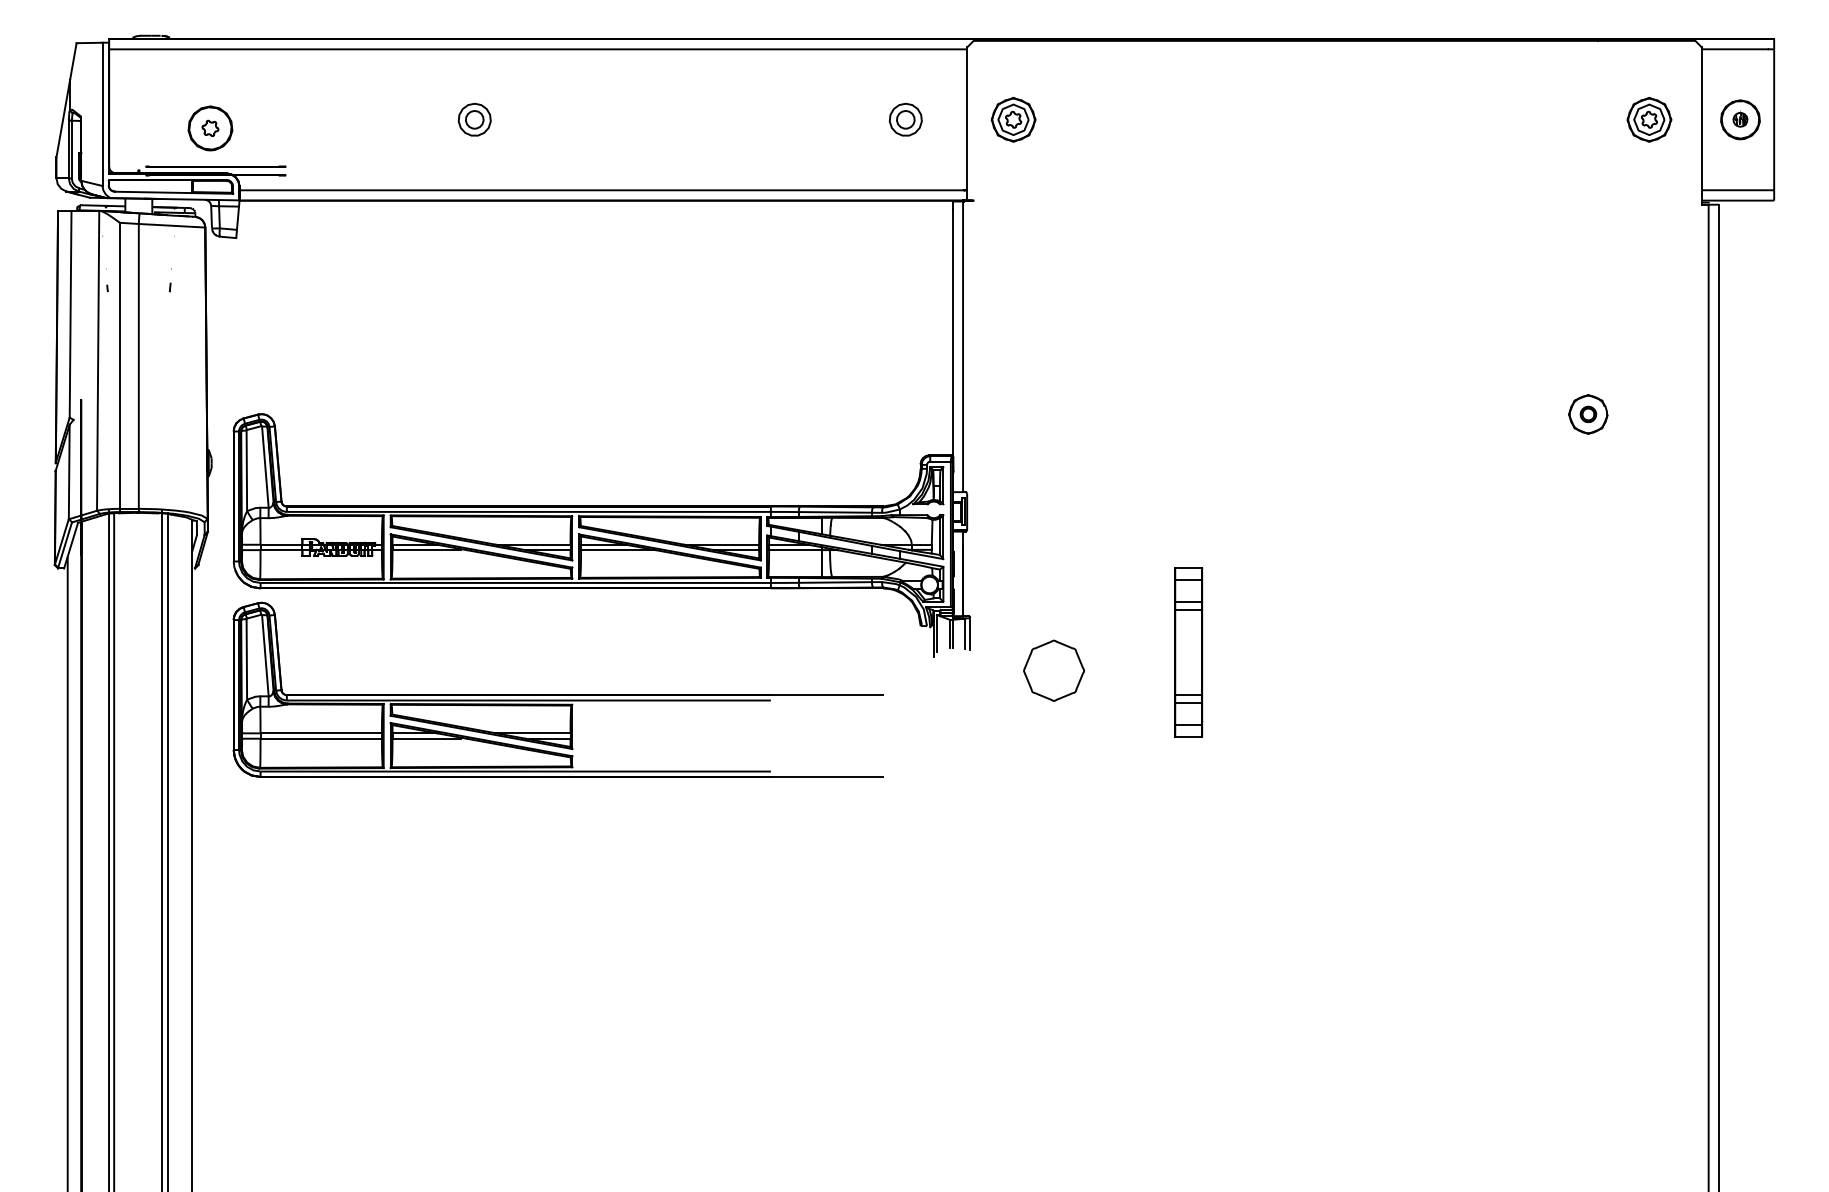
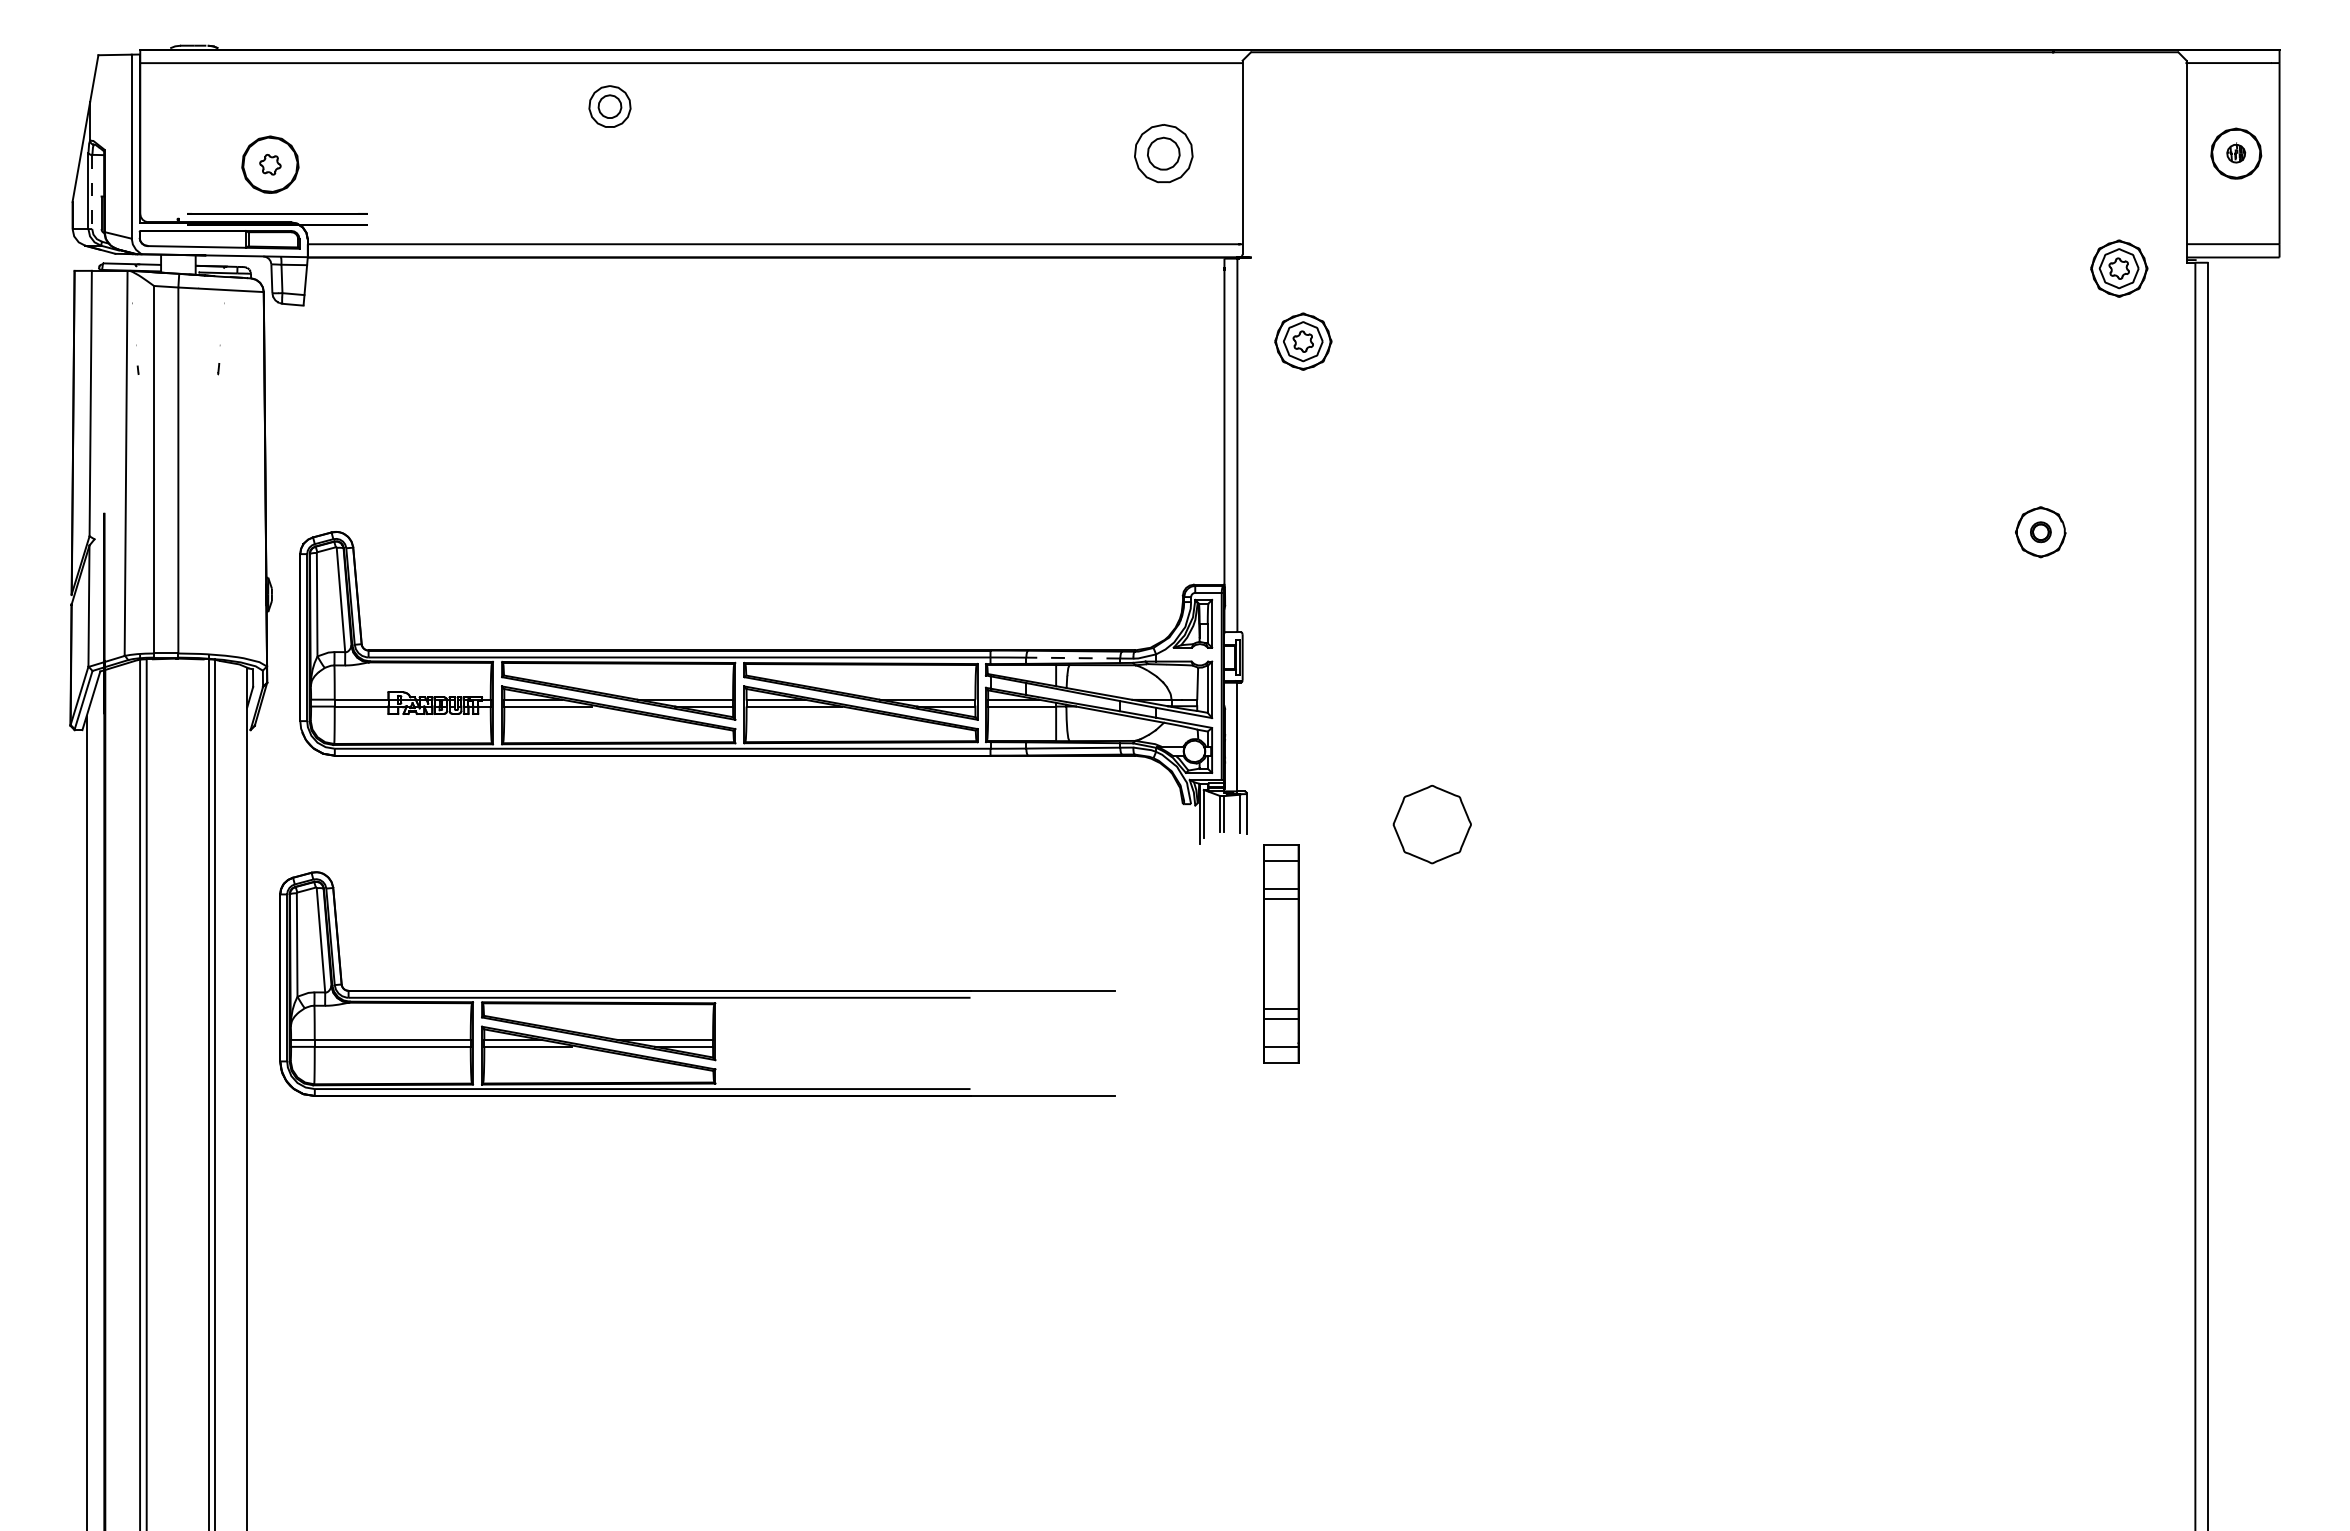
part: (474, 119) -> (609, 106), moved
part: (905, 119) -> (1163, 153), size x1.4
part: (1013, 119) -> (1303, 341), moved
part: (1649, 119) -> (2119, 268), moved
line: (71, 150) -> (92, 192), solid -> dashed
line: (835, 512) -> (1073, 658), solid -> dashed
part: (1188, 652) -> (1281, 953), moved
part: (1053, 670) -> (1431, 824), moved
part: (558, 694) -> (697, 990), moved

